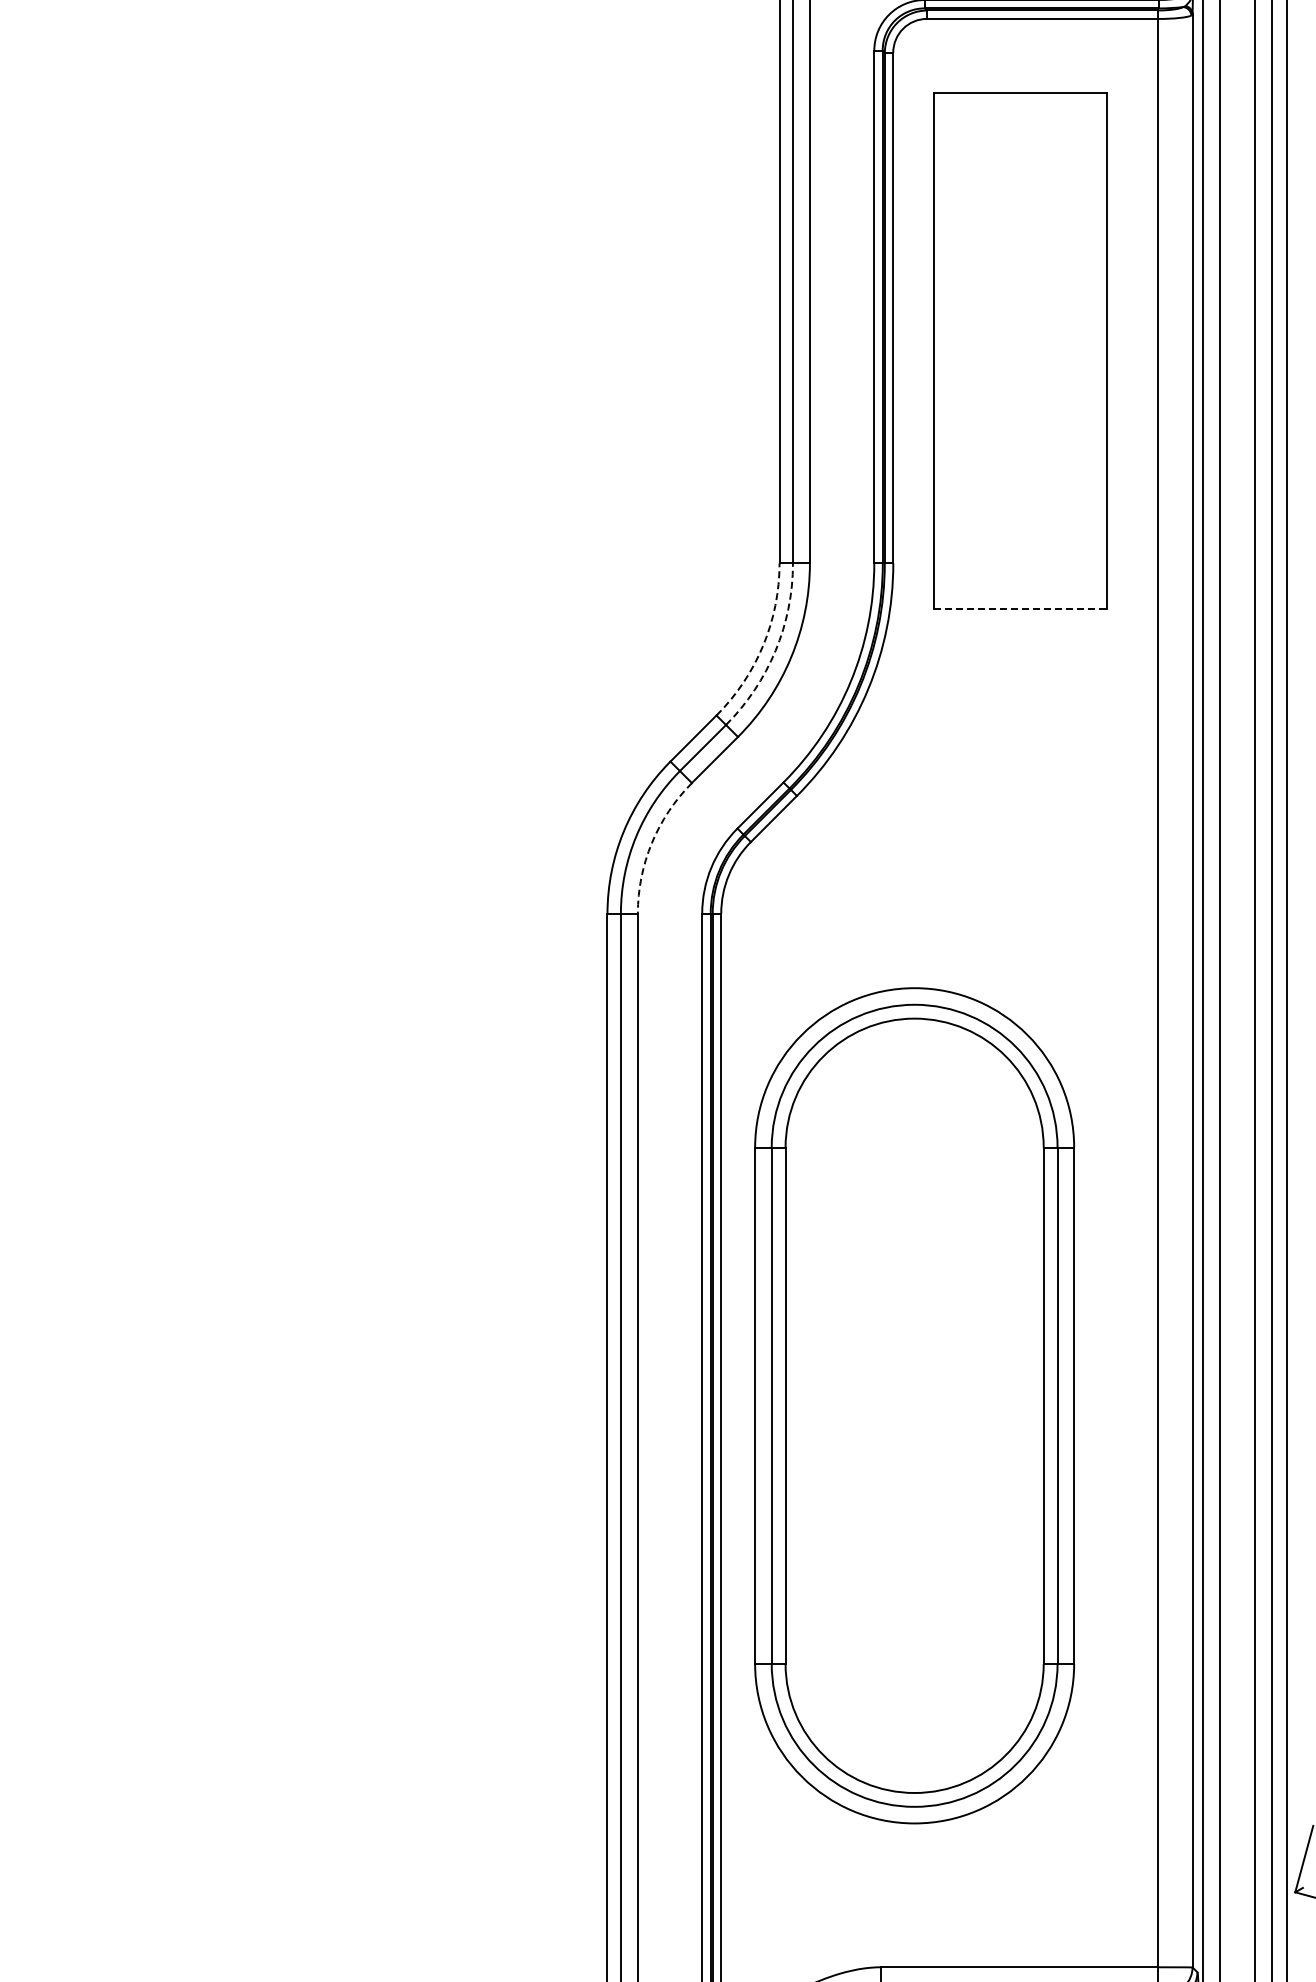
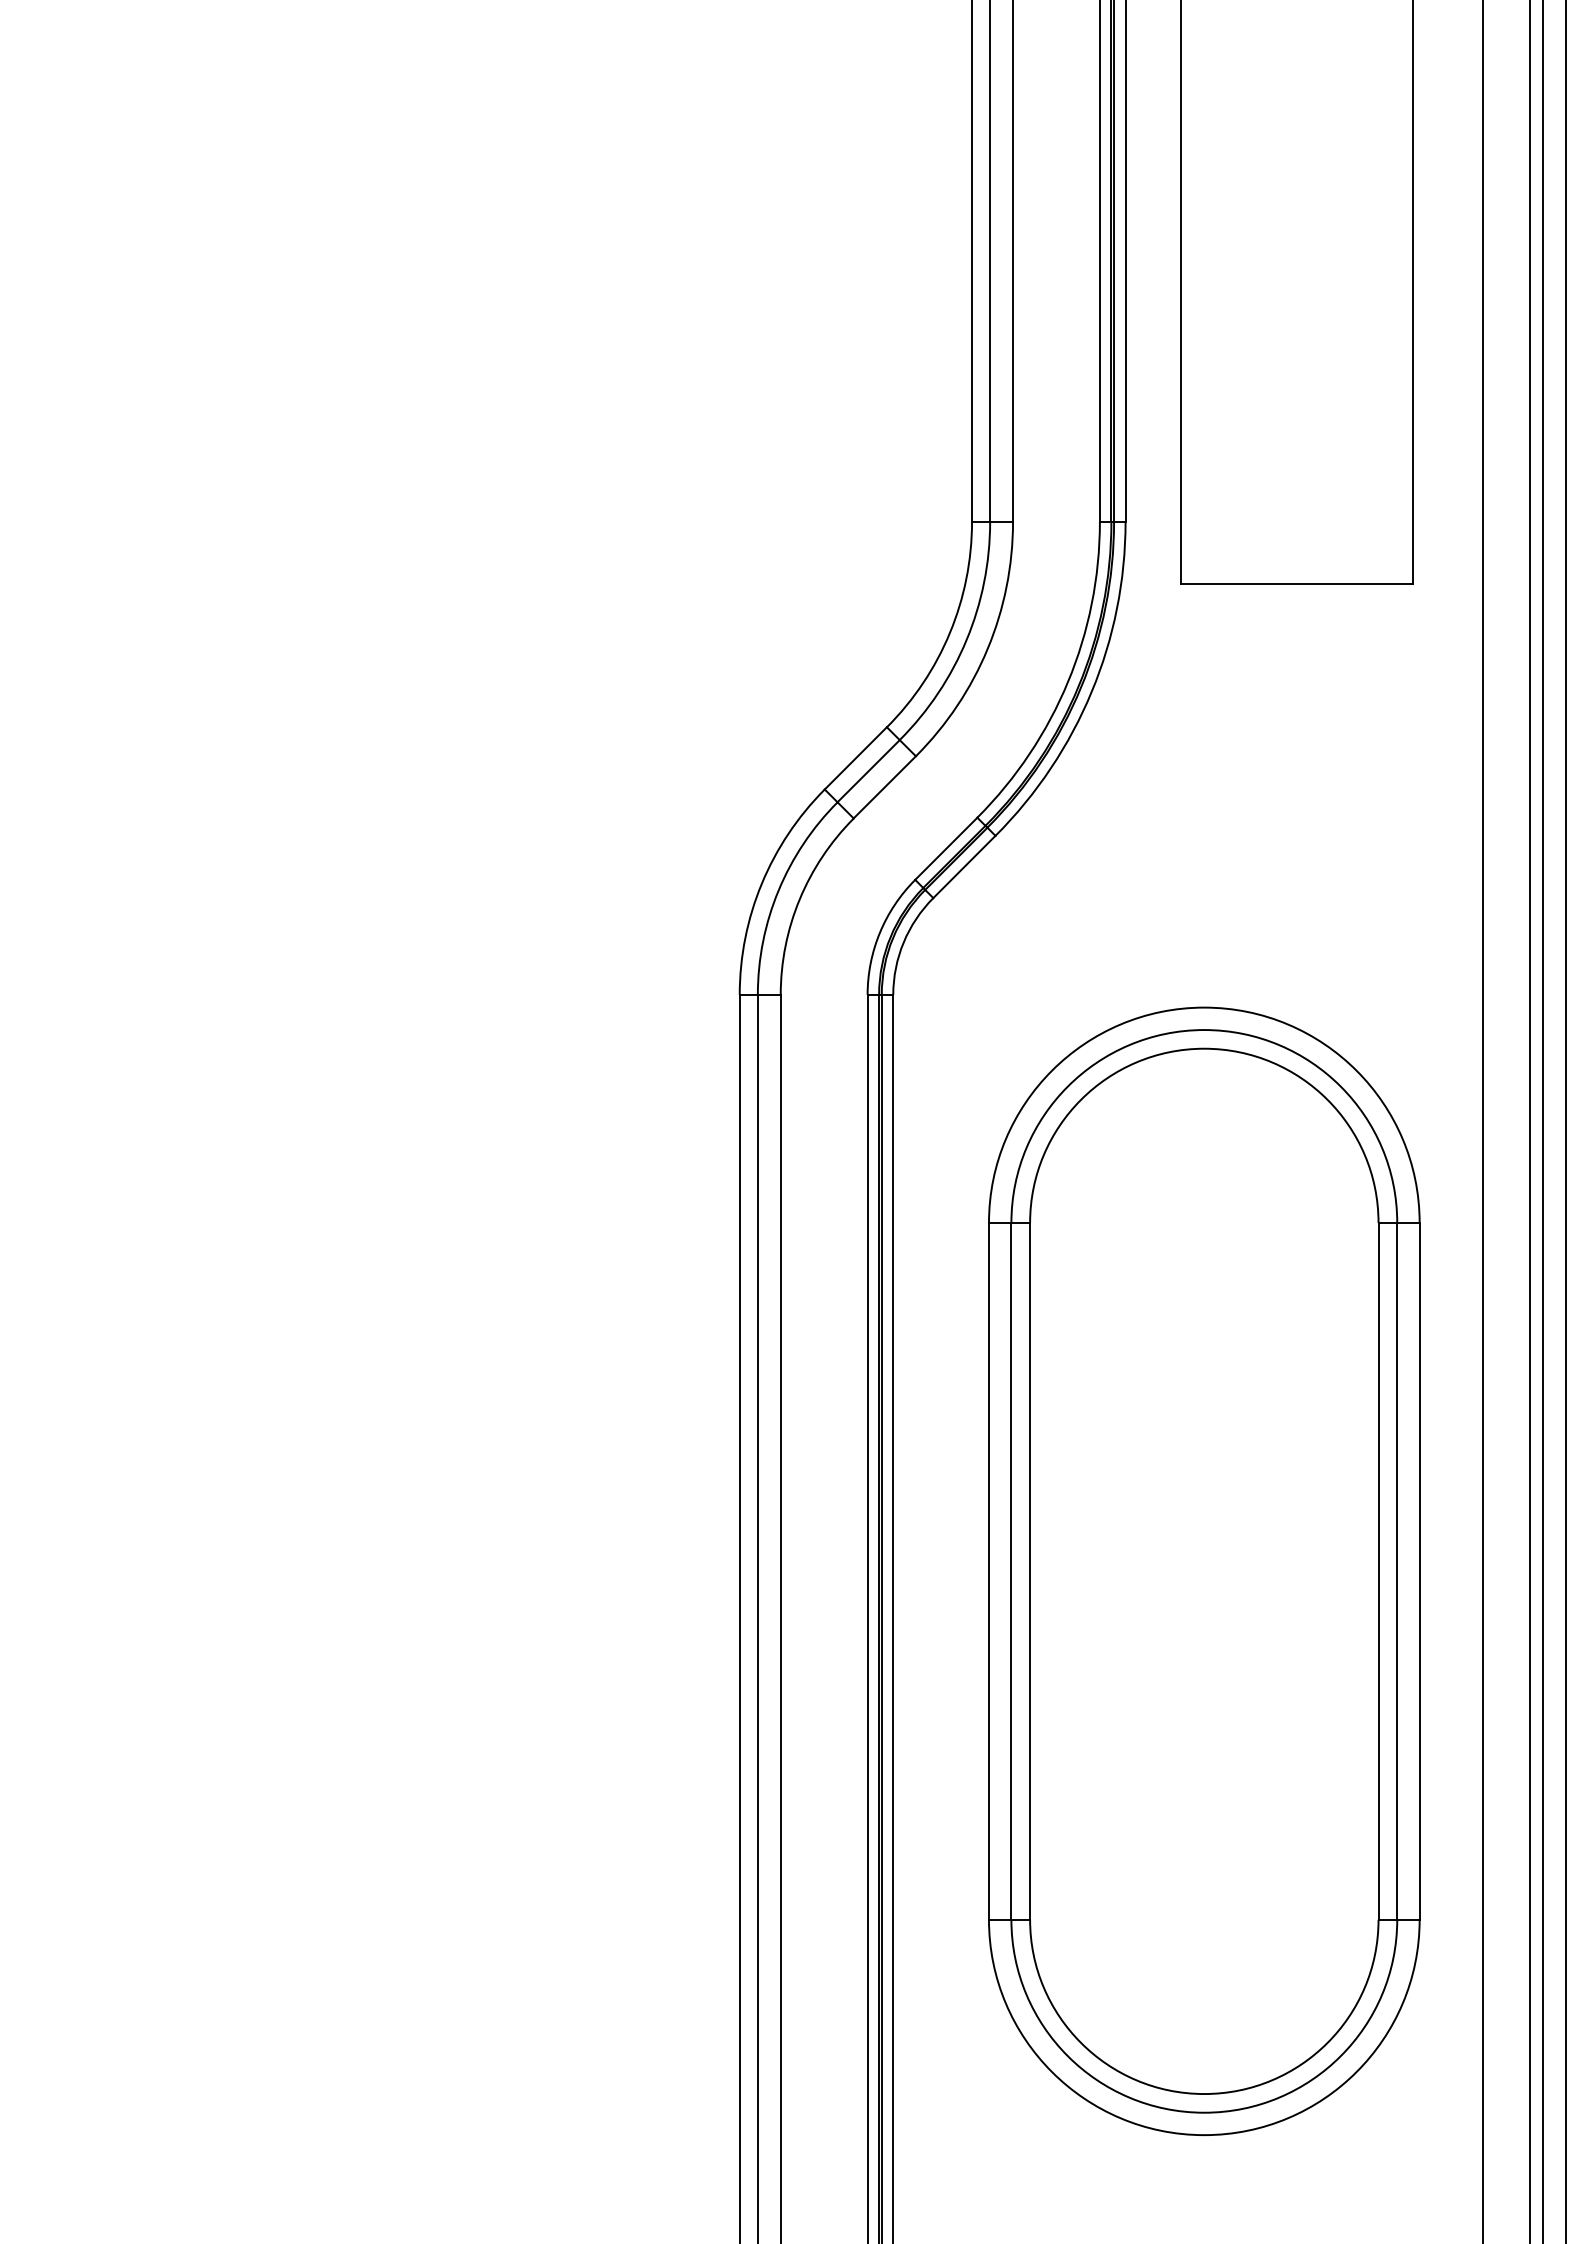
line: (1020, 609) -> (1297, 584), dashed -> solid
arc: (763, 645) -> (950, 632), dashed -> solid
arc: (775, 650) -> (966, 639), dashed -> solid
arc: (651, 843) -> (799, 900), dashed -> solid
part: (914, 1405) -> (1204, 1570), moved

